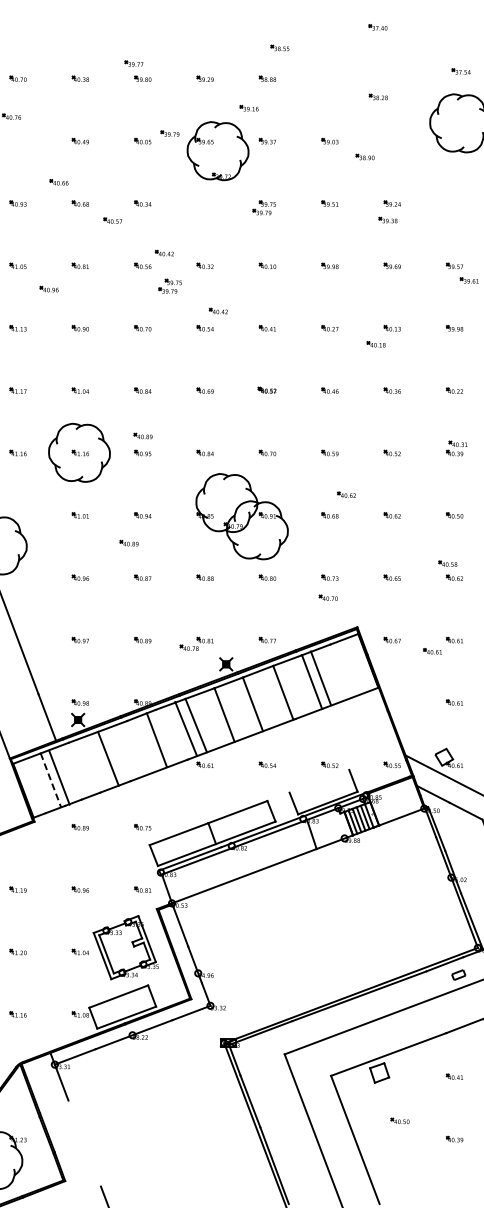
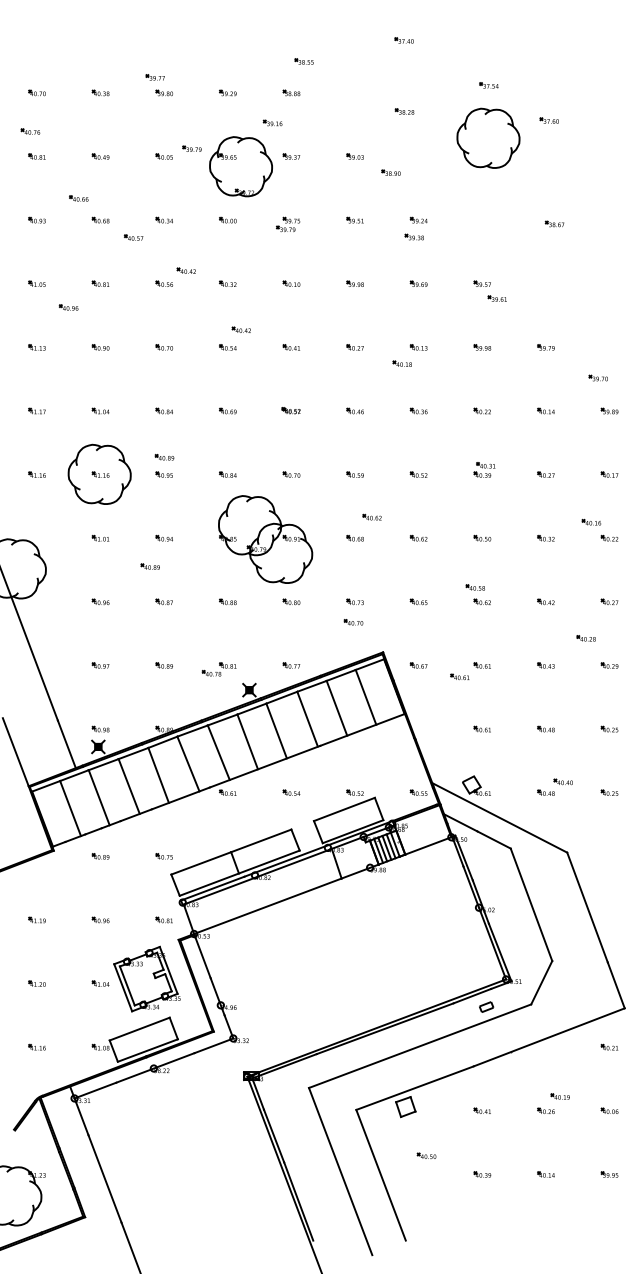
part: (17, 141) -> (36, 156), added
part: (204, 202) -> (227, 219), added
part: (170, 286) -> (192, 304), removed
line: (320, 677) -> (365, 696), moved
line: (186, 728) -> (188, 763), moved
line: (156, 739) -> (158, 774), moved
line: (58, 777) -> (98, 797), moved
line: (50, 781) -> (70, 809), dashed -> solid
line: (319, 781) -> (344, 809), added
line: (84, 1143) -> (104, 1178), added

